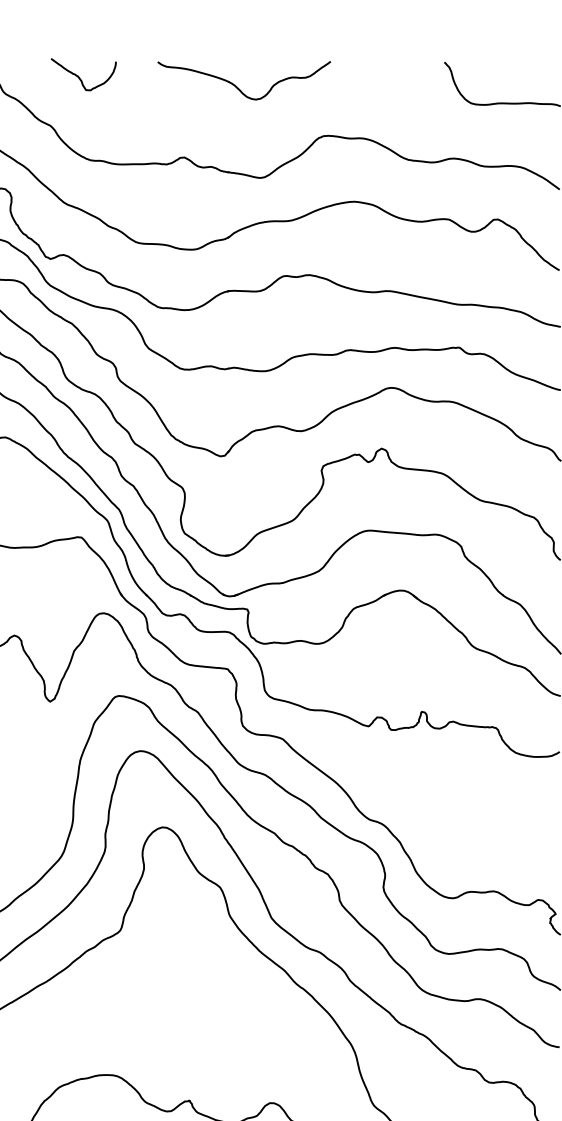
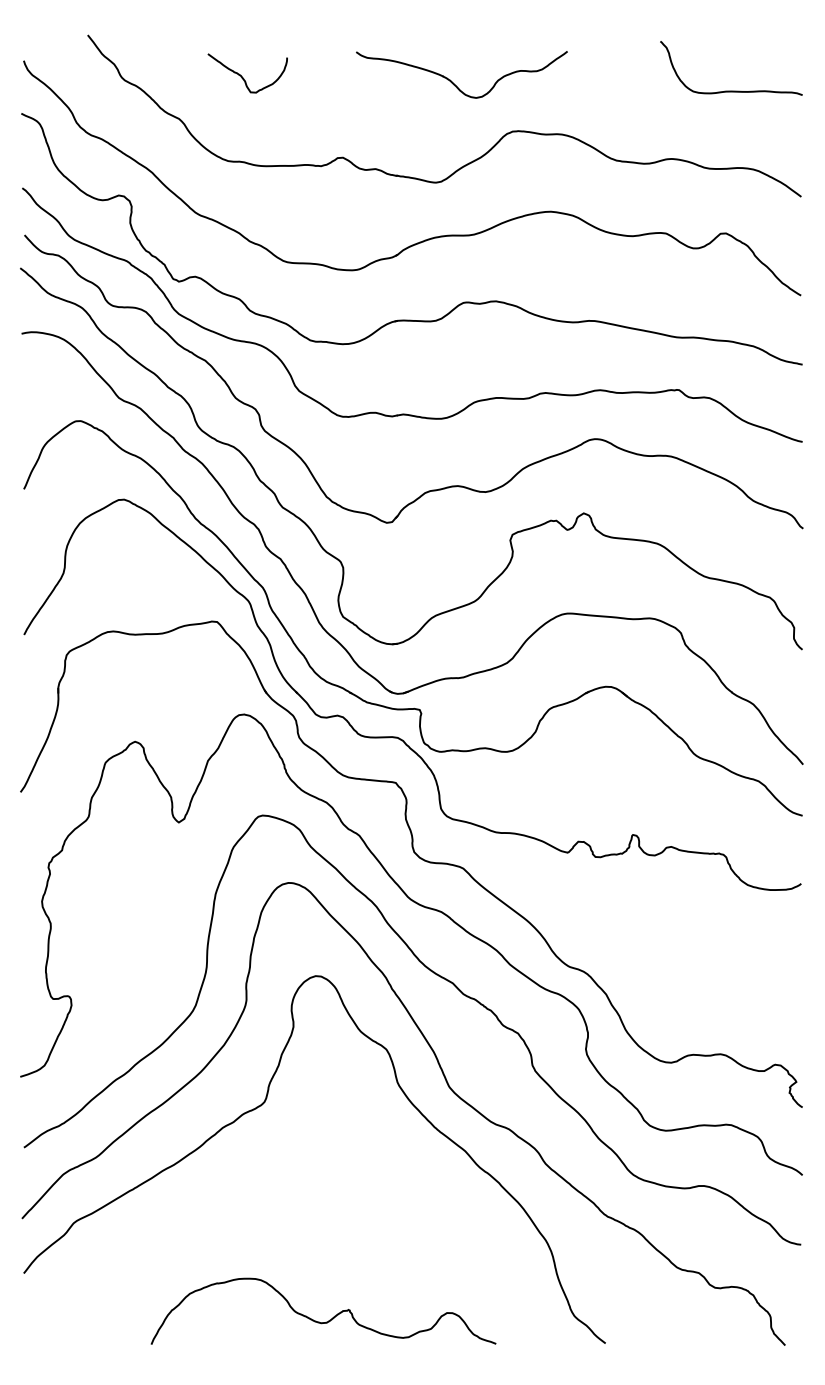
curve: (80, 77) -> (243, 77), moved
part: (237, 86) -> (453, 82), moved

